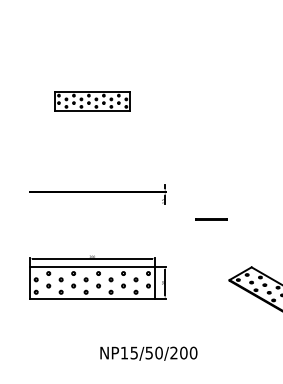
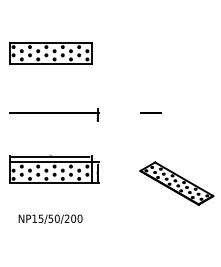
part: (92, 101) -> (50, 53), size x1.67
line: (211, 218) -> (150, 112), moved
text: (148, 352) -> (50, 218), moved

